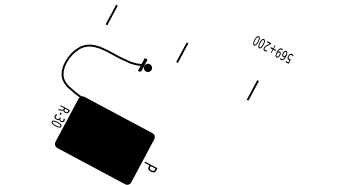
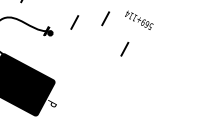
text: (261, 43) -> (131, 15), 569+200 -> 569+114
line: (225, 47) -> (105, 18), added

